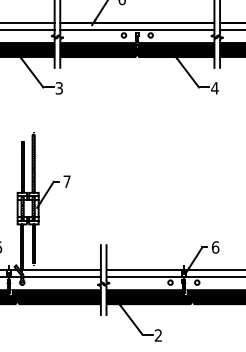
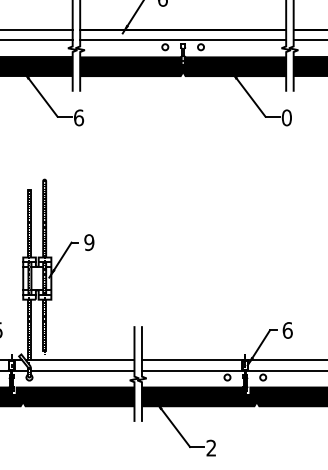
text: (59, 88) -> (79, 117), 3 -> 6
text: (214, 88) -> (286, 117), 4 -> 0
text: (67, 181) -> (89, 242), 7 -> 9

